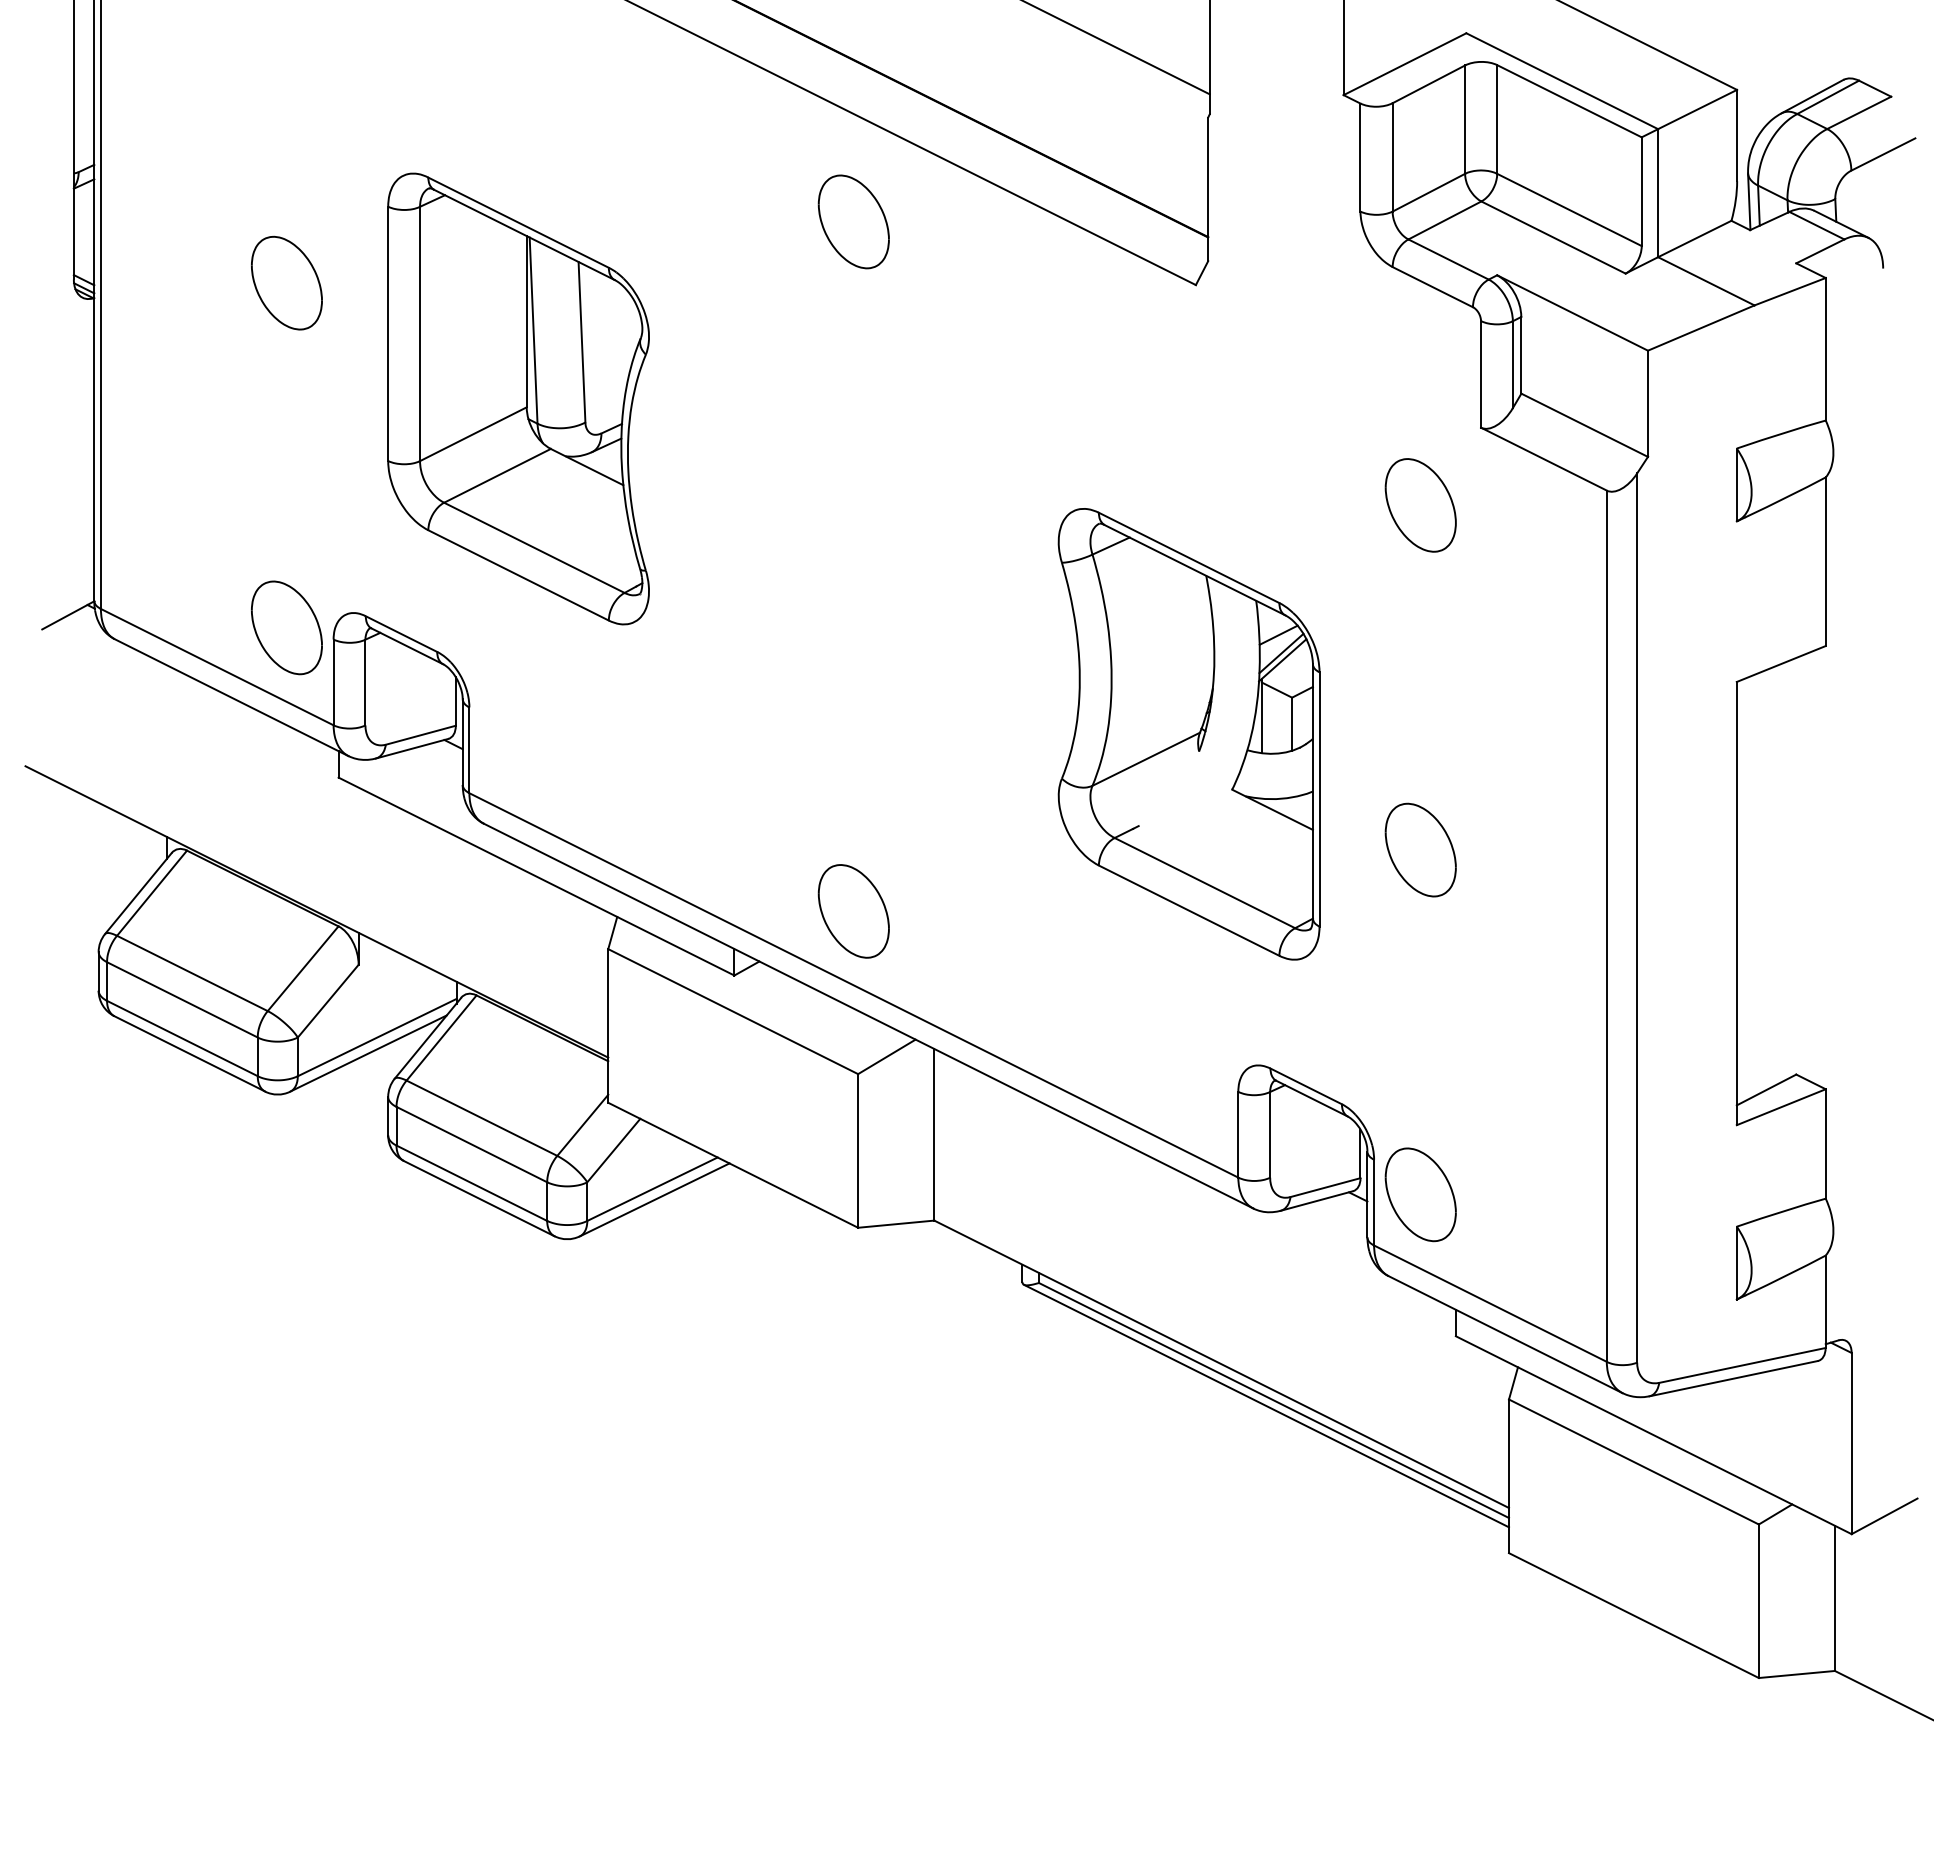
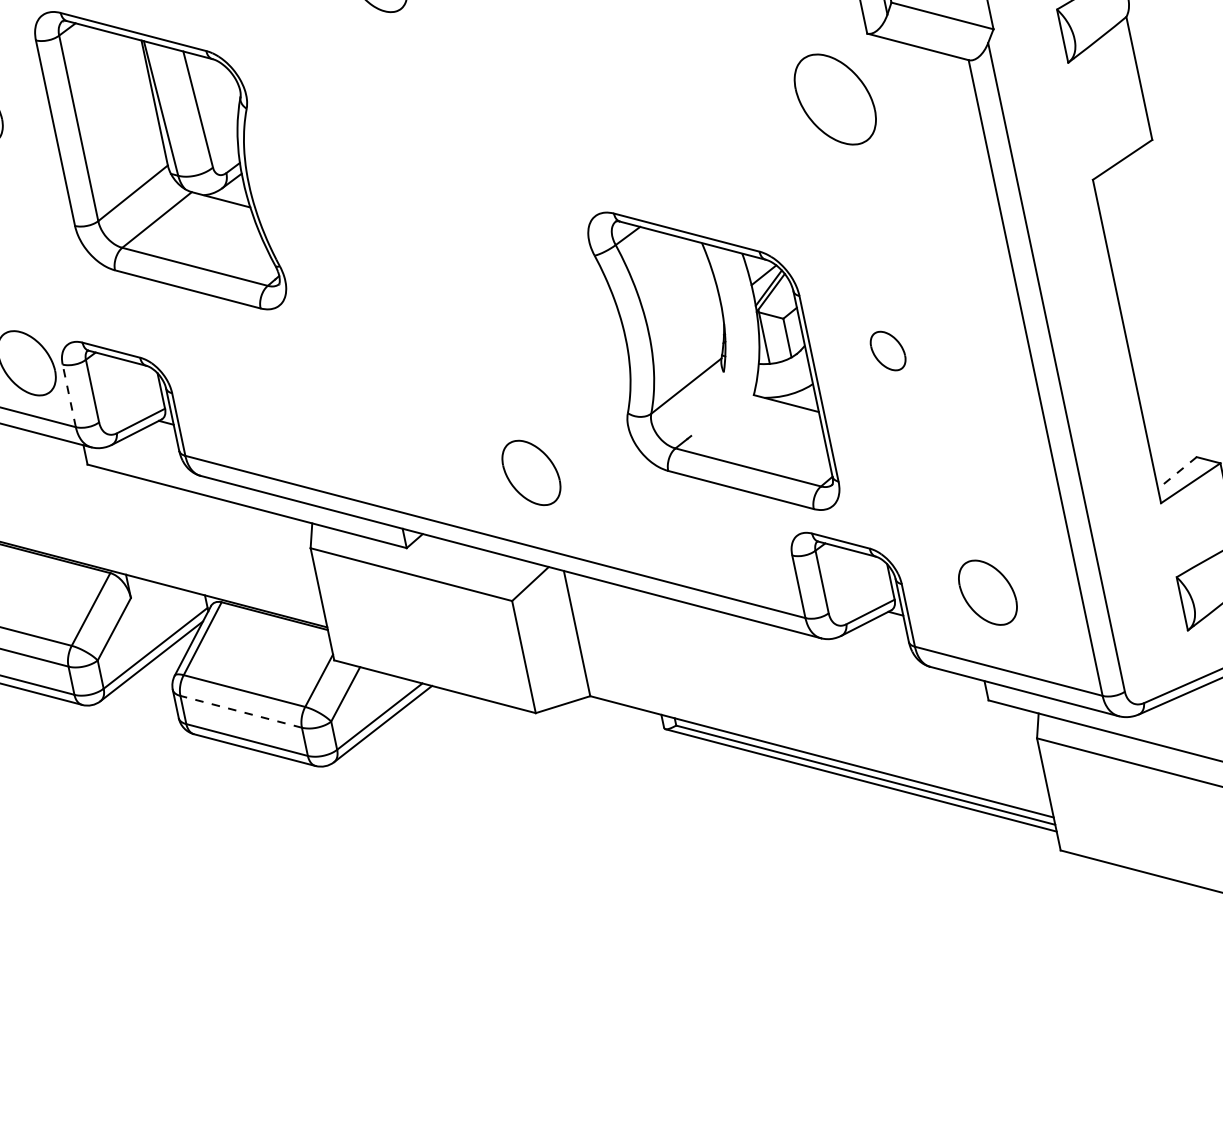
part: (1420, 505) -> (835, 99), size x1.4
line: (333, 682) -> (69, 395), solid -> dashed
part: (1188, 734) -> (713, 361), moved
part: (1420, 849) -> (887, 350), size x0.6
part: (853, 911) -> (531, 473), moved
line: (1766, 1090) -> (1177, 473), solid -> dashed
line: (471, 1144) -> (240, 711), solid -> dashed
part: (1420, 1194) -> (987, 592), moved

